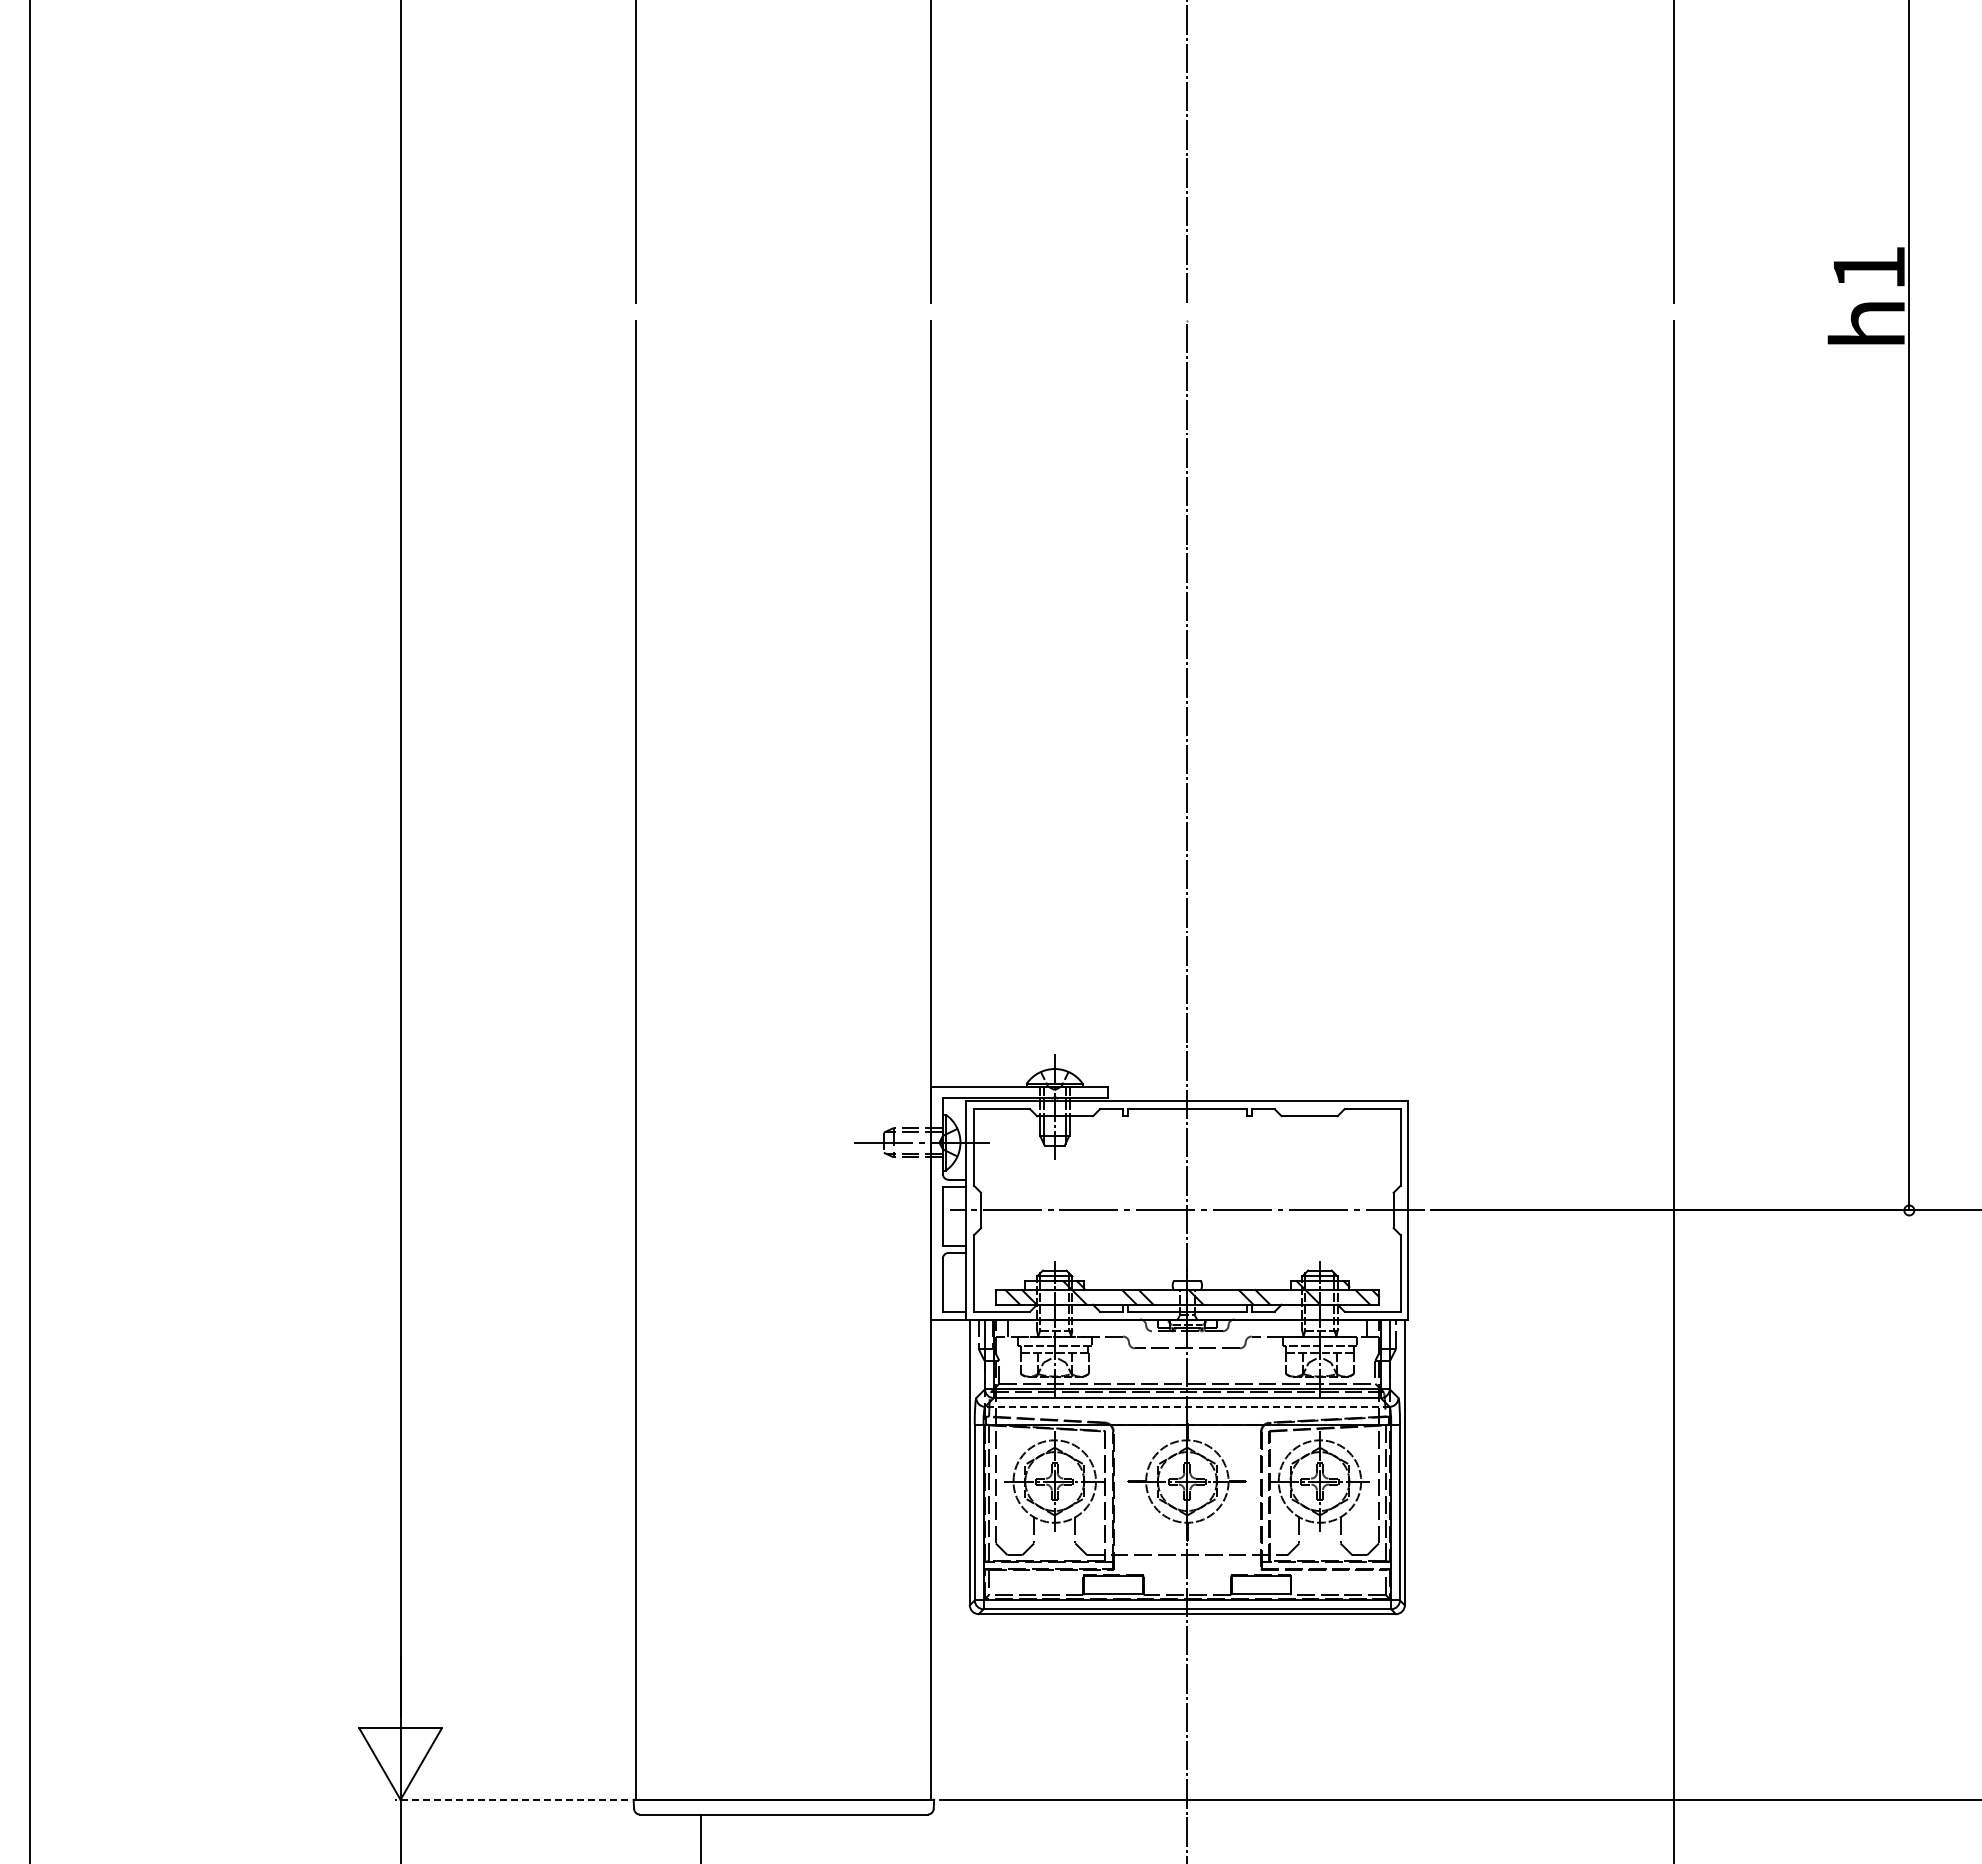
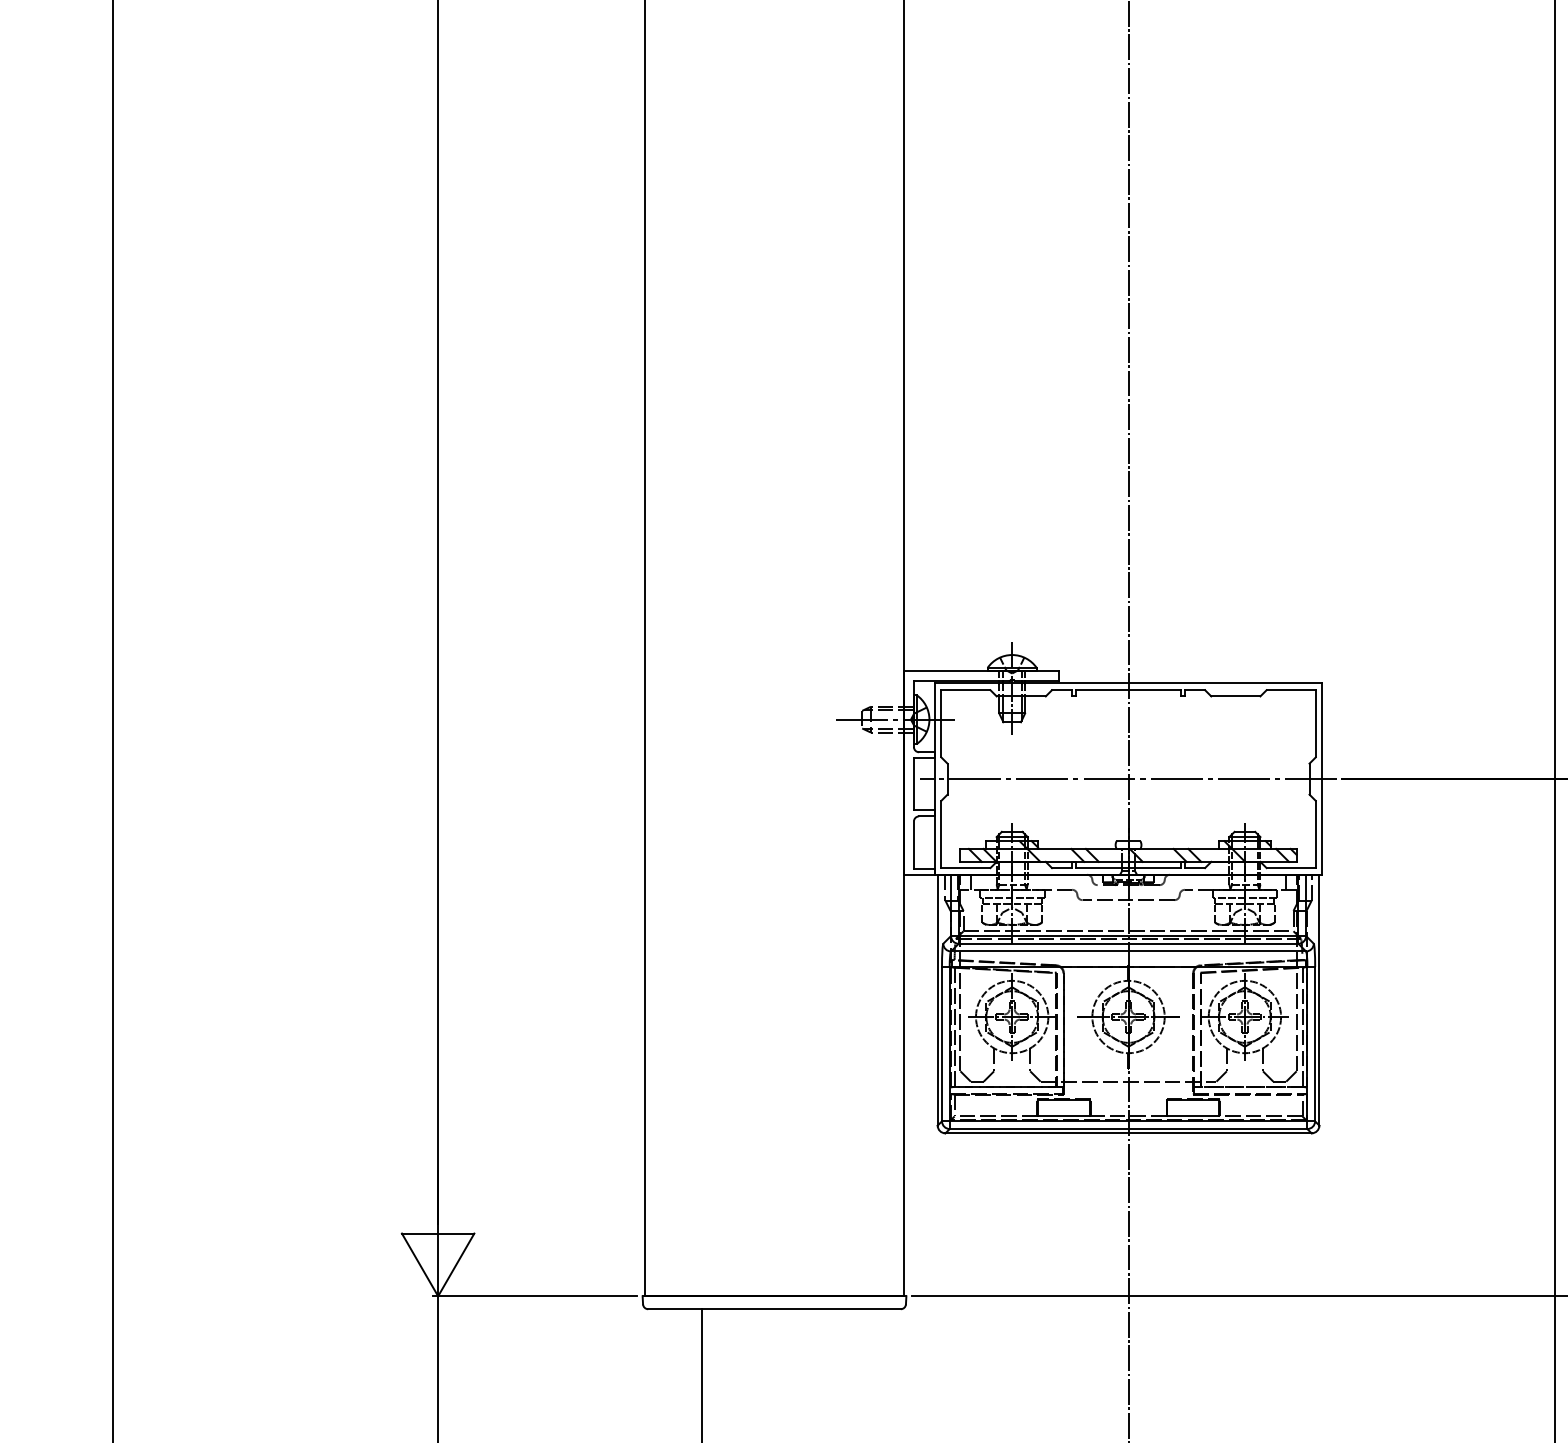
line: (1186, 1406) -> (1127, 951), dashed -> solid
line: (511, 1799) -> (535, 1296), dashed -> solid

